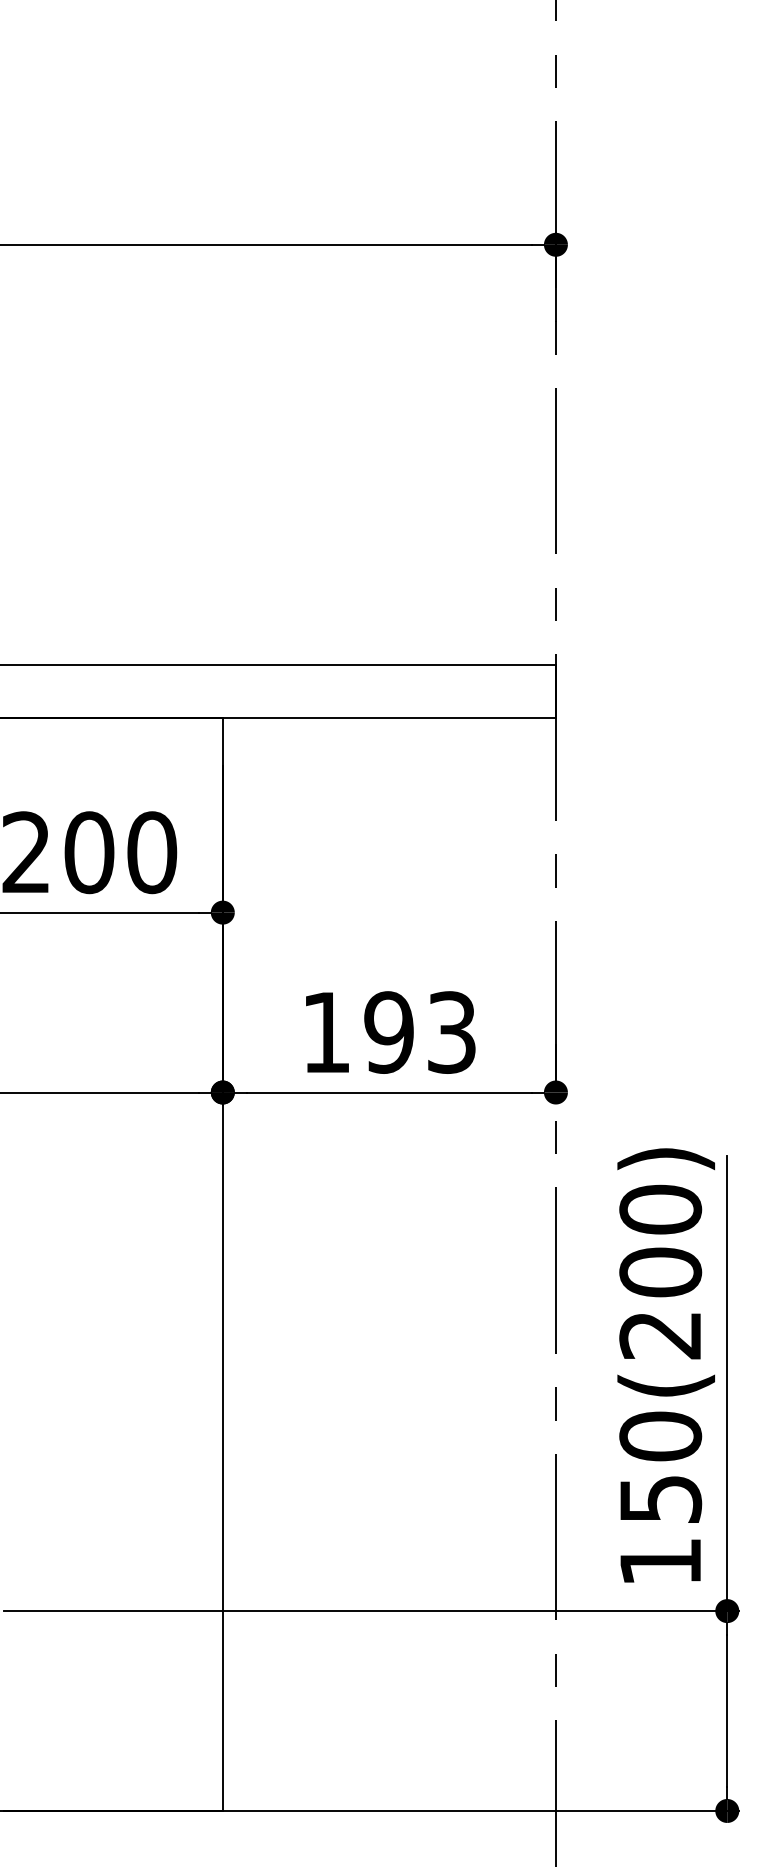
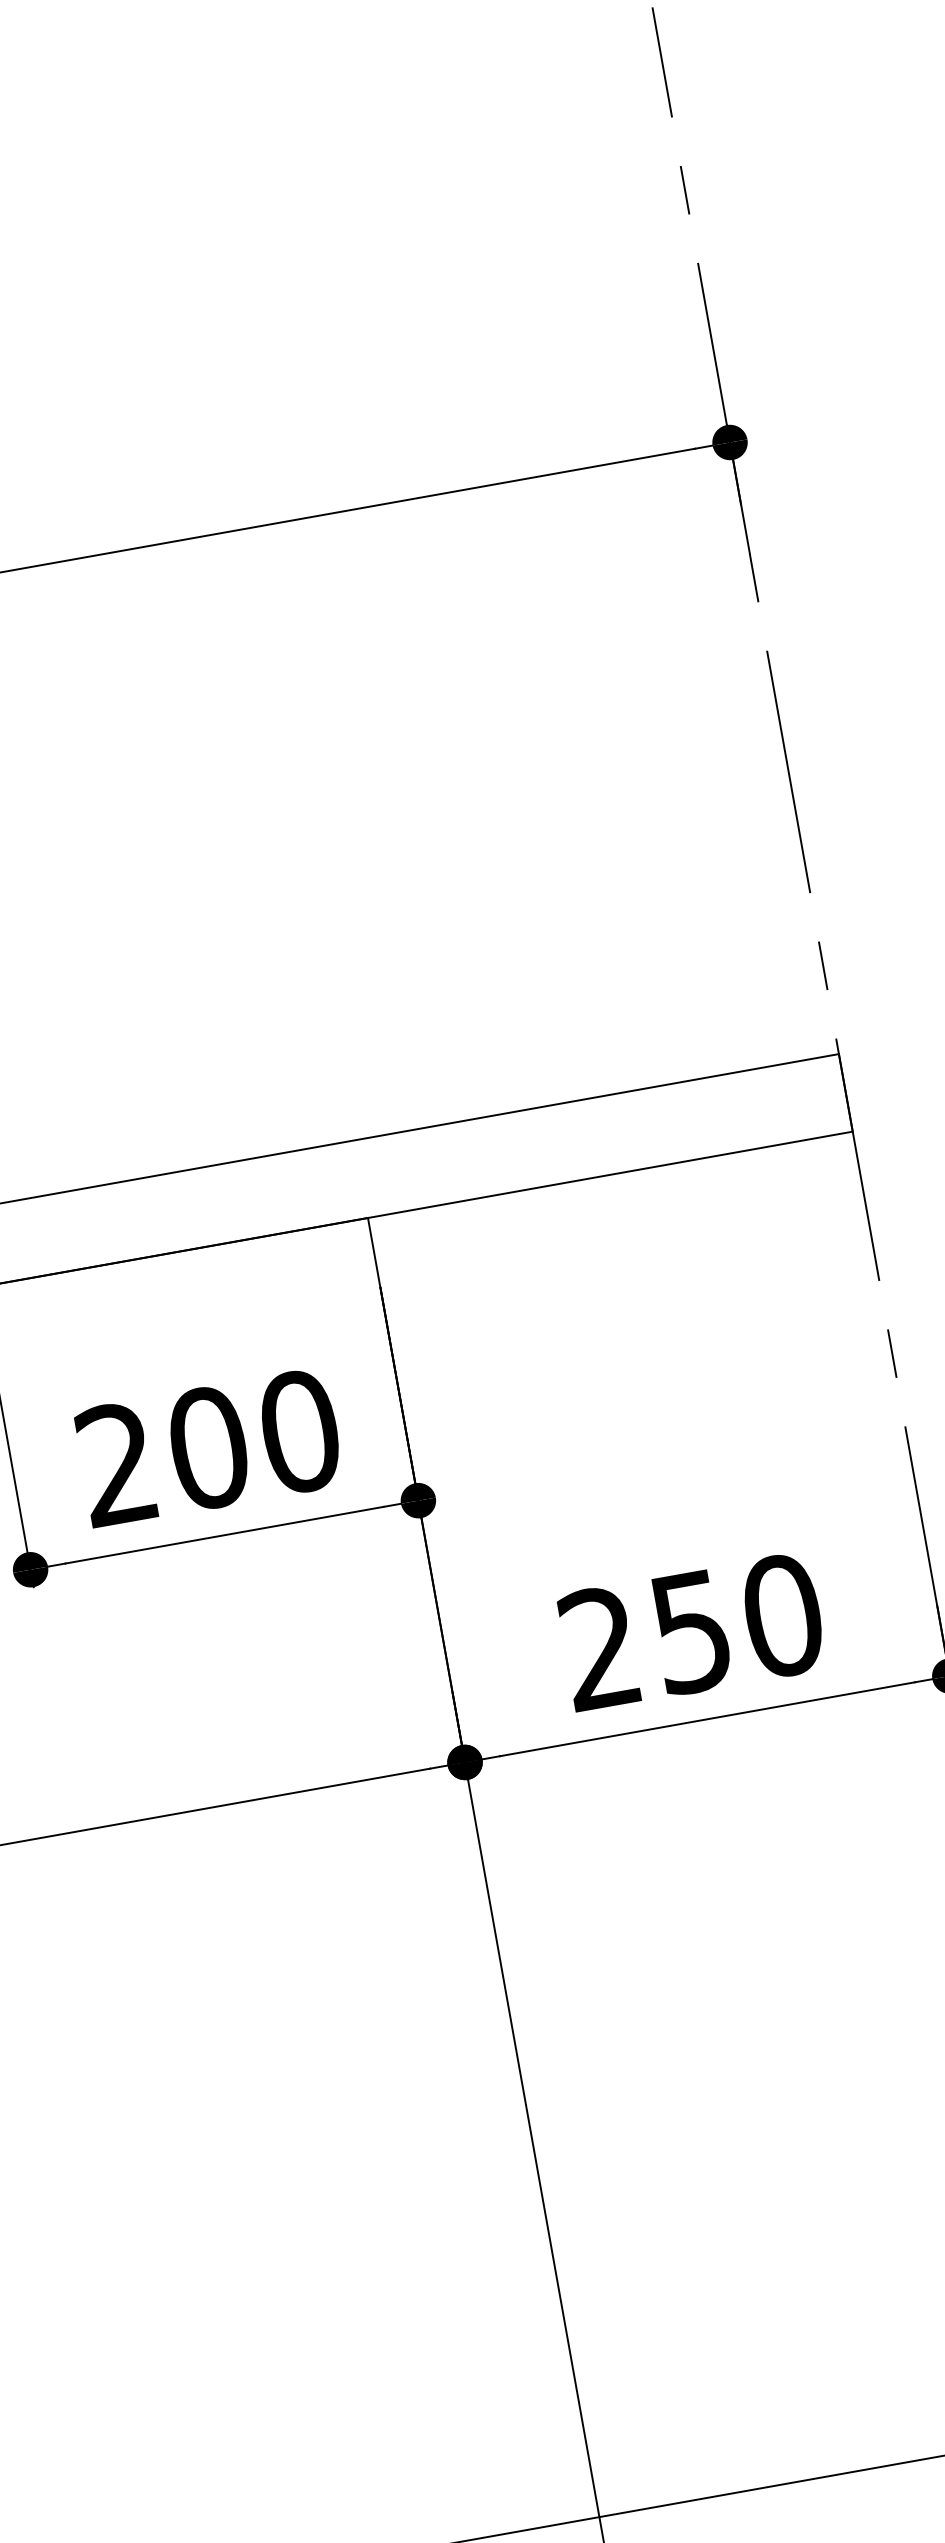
text: (389, 1032) -> (692, 1631), 193 -> 250

